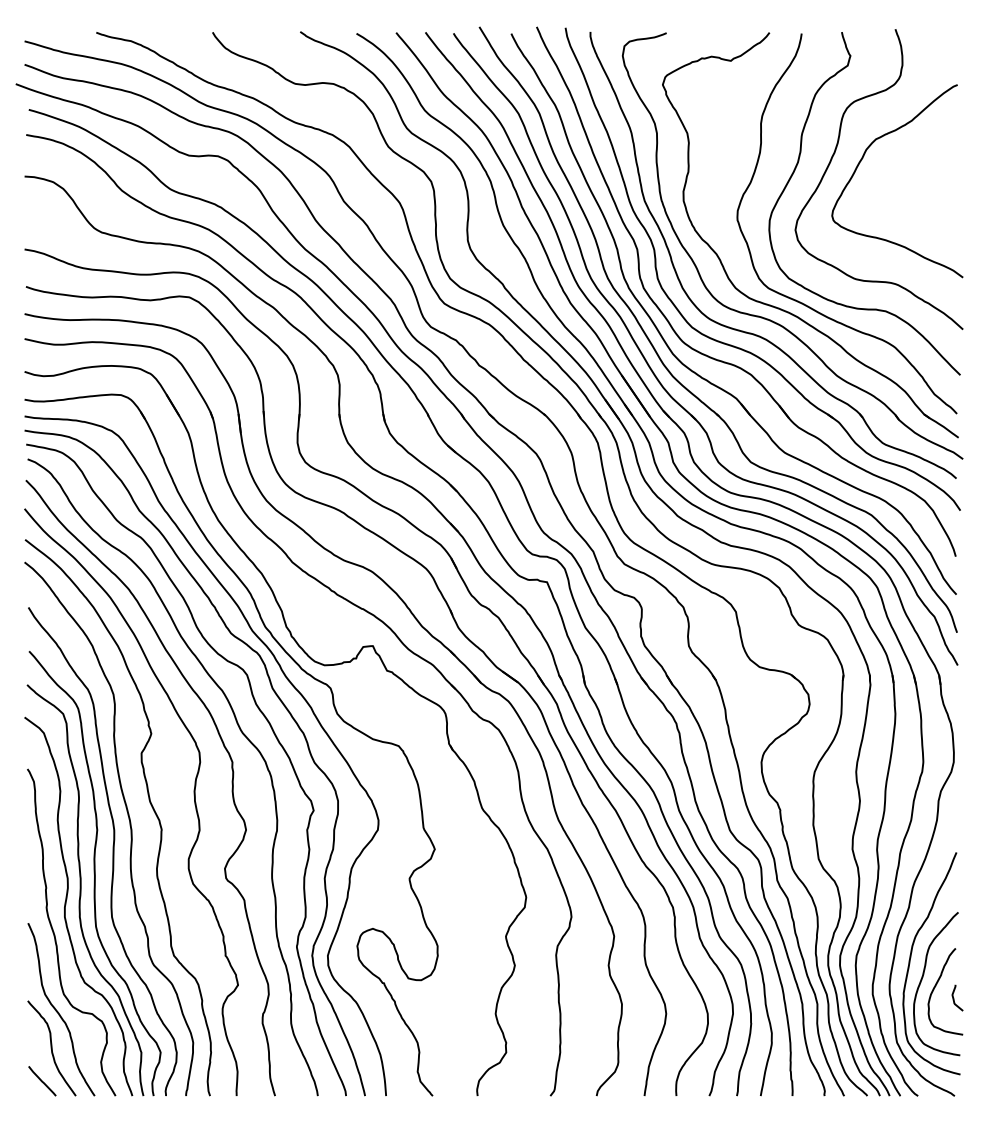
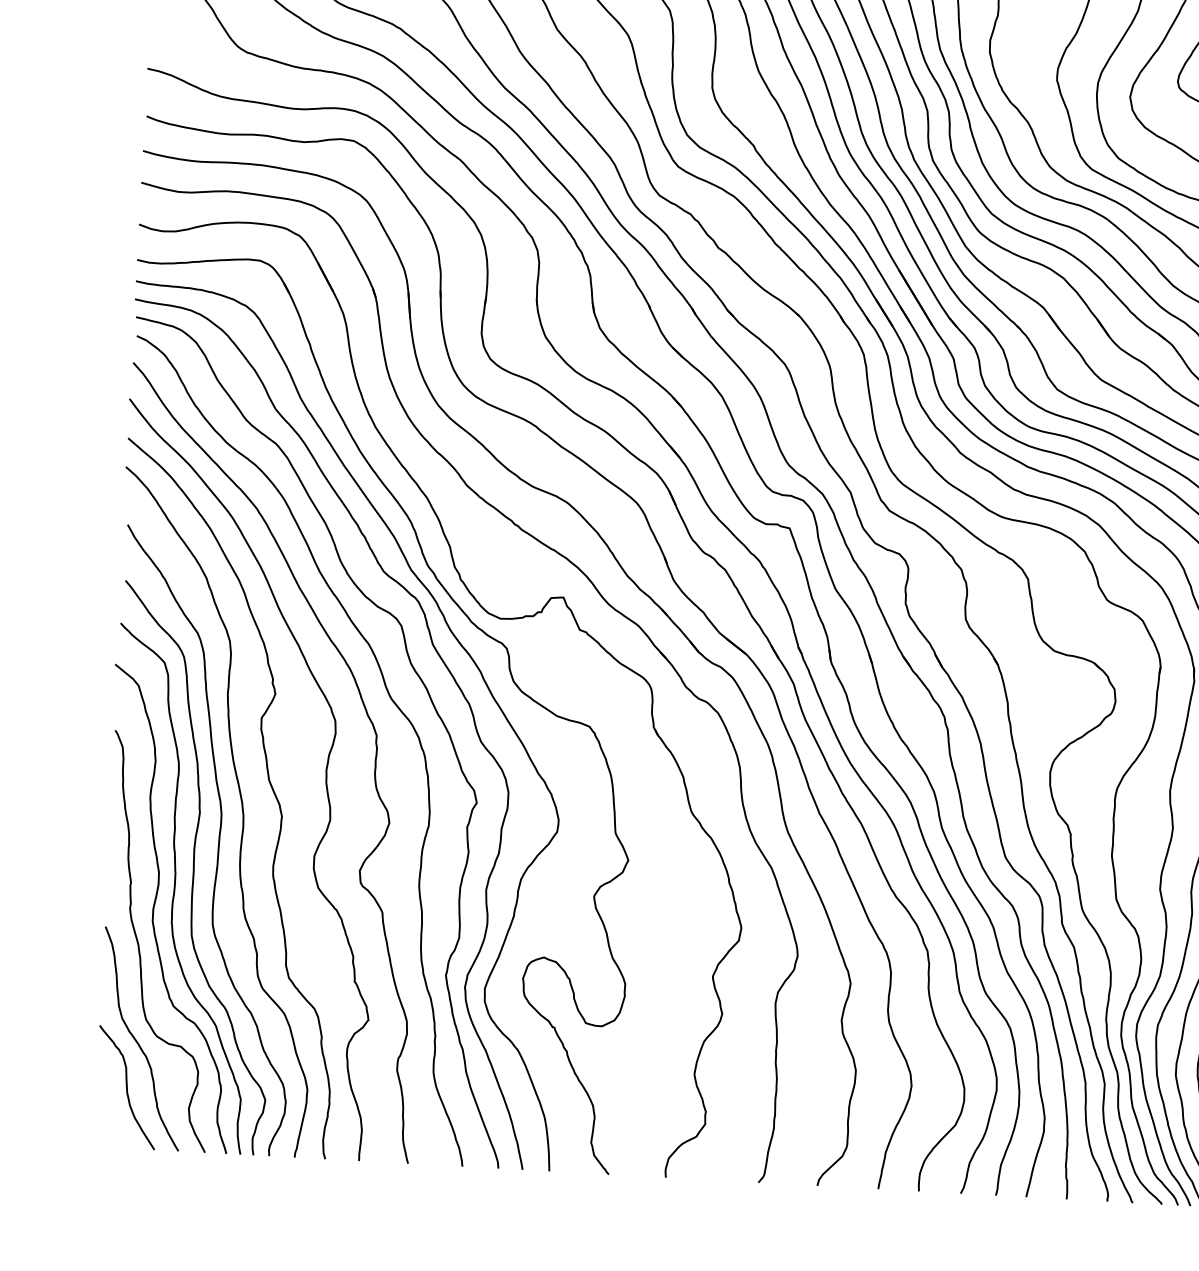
line: (42, 1081) -> (112, 1129), removed

